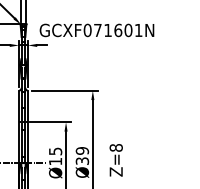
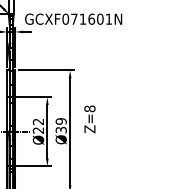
text: (55, 155) -> (38, 125), Ø15 -> Ø22
text: (115, 160) -> (89, 119), moved

